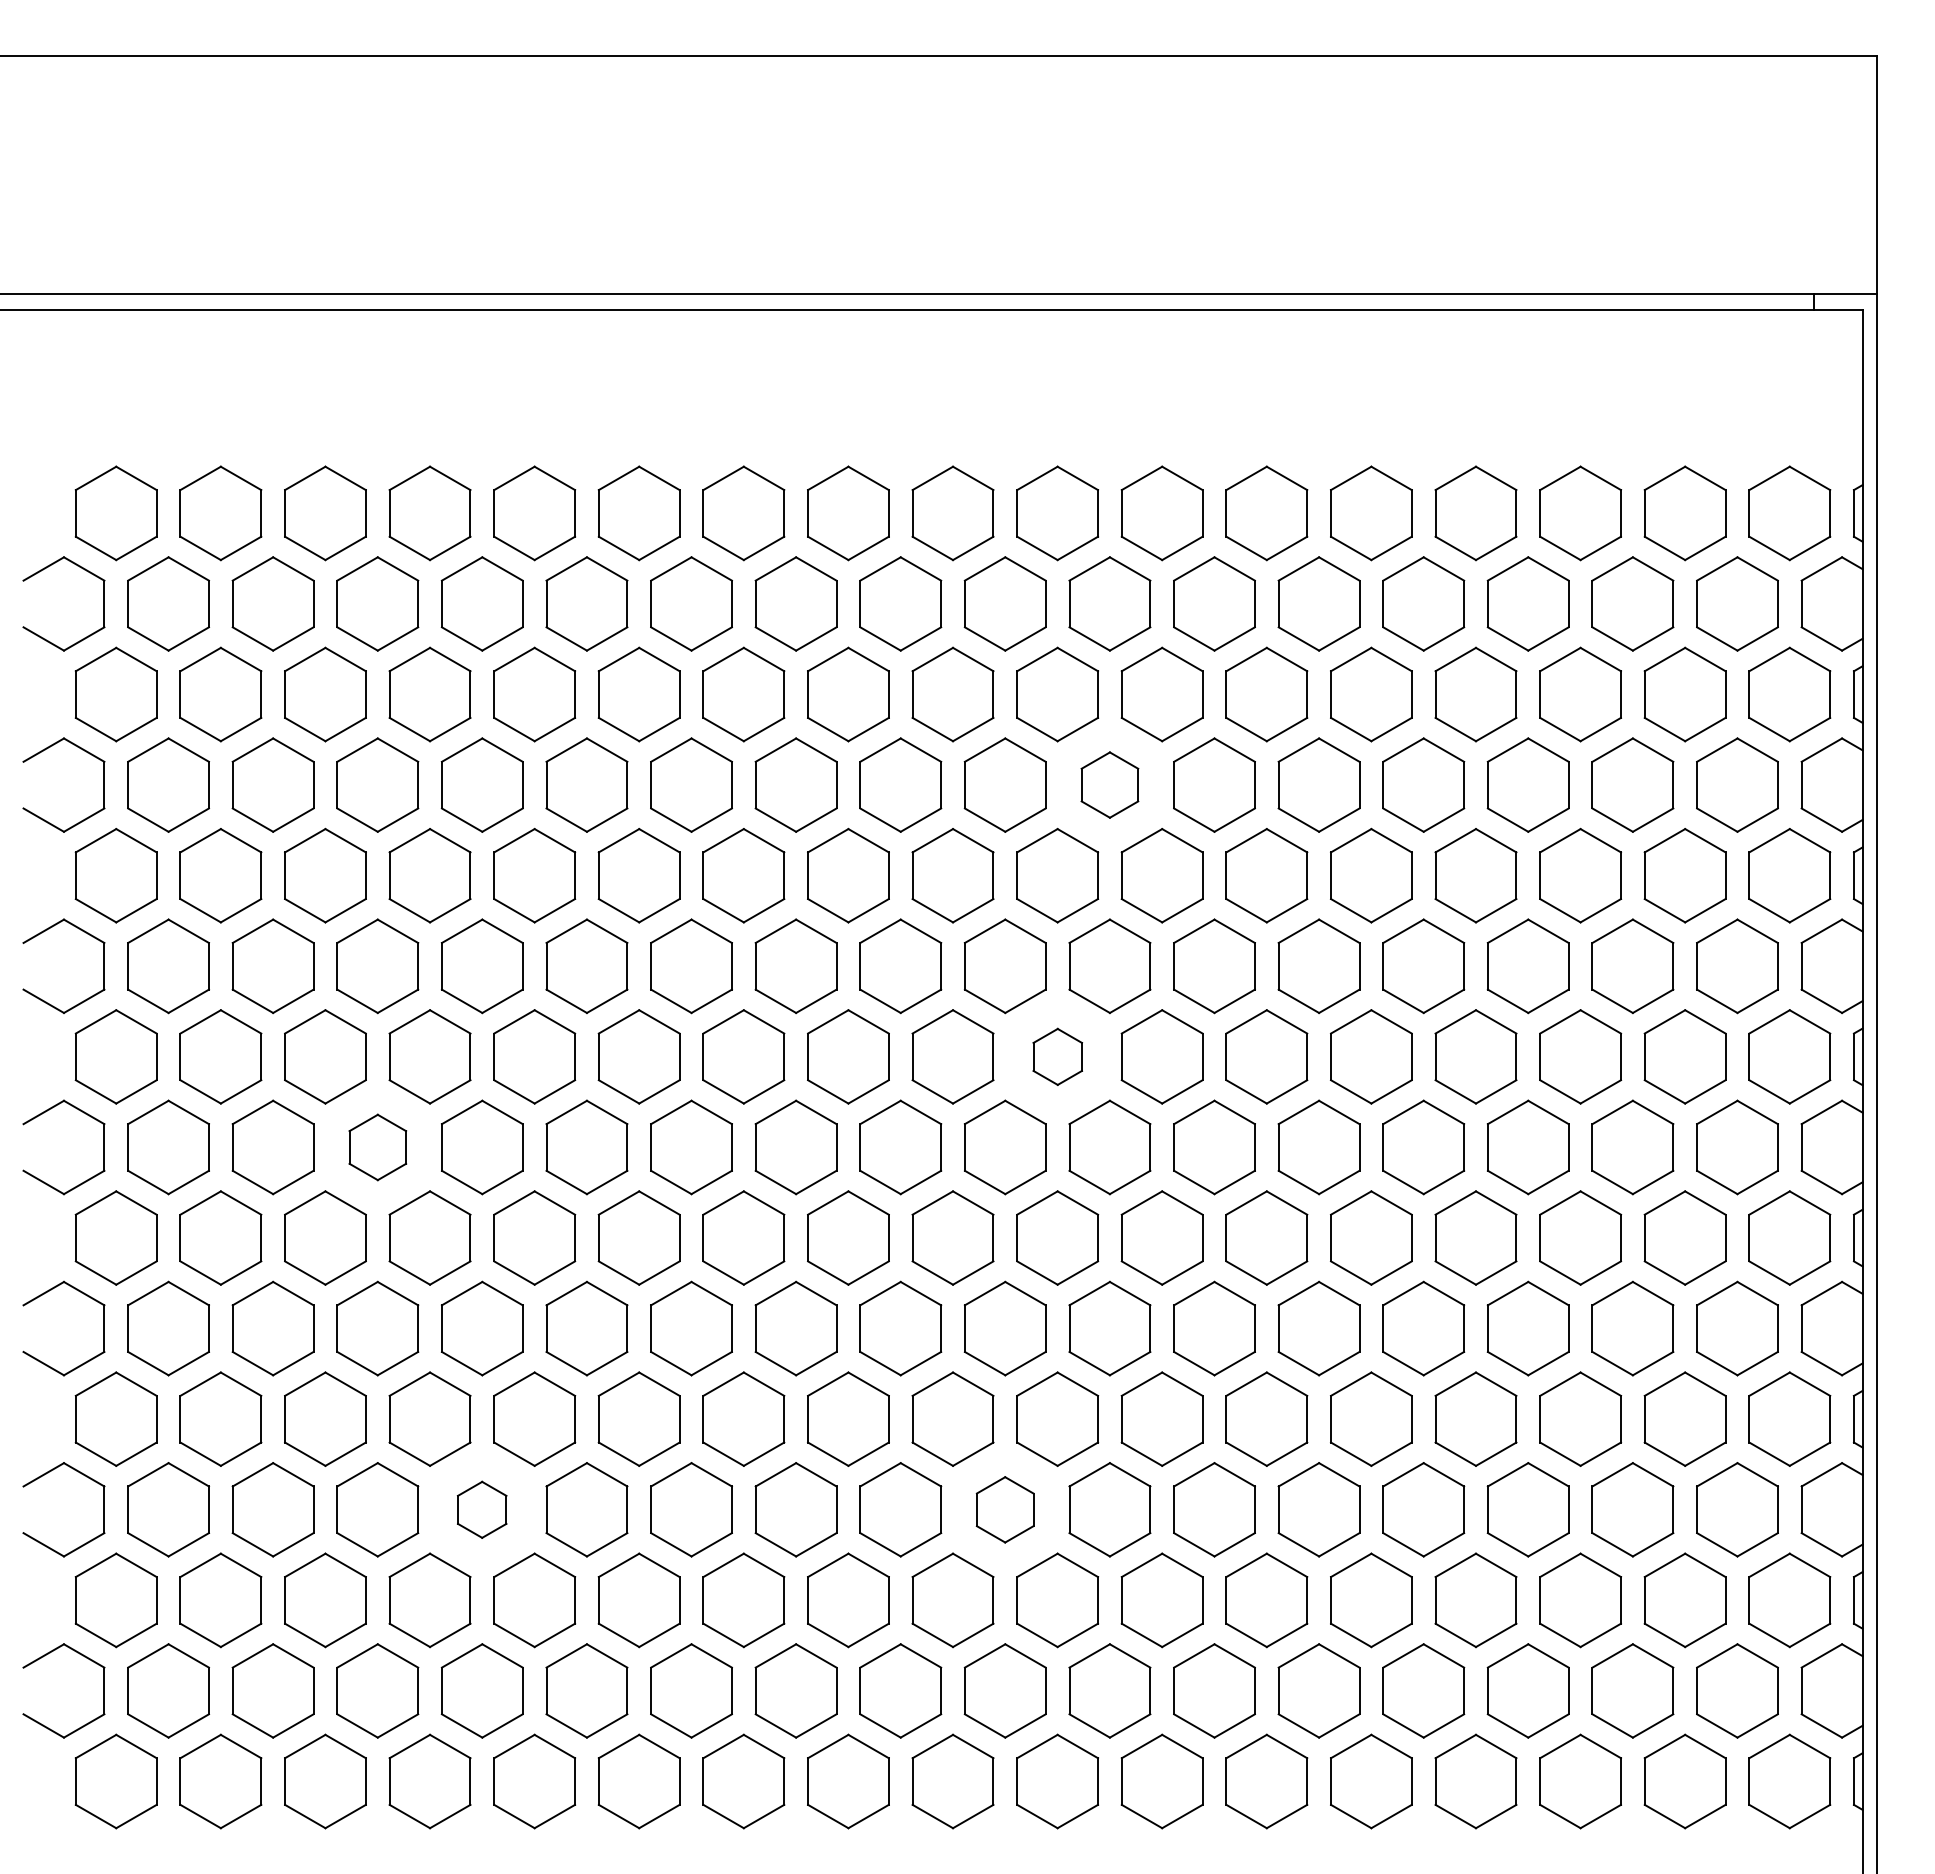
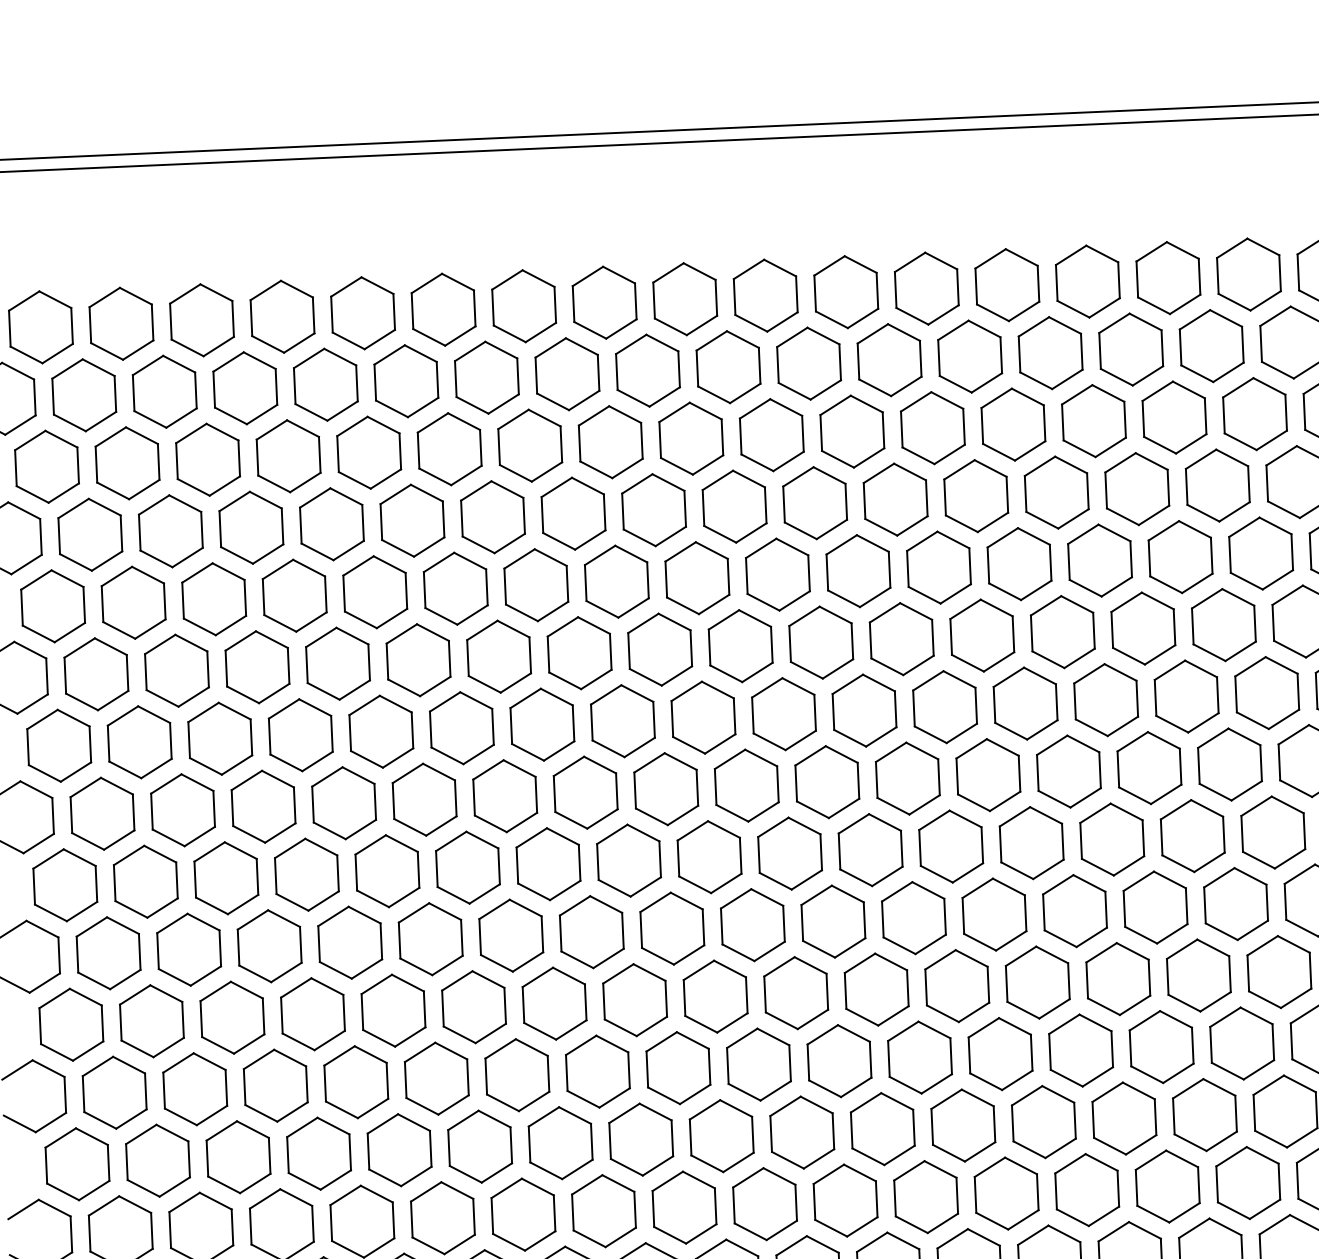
part: (1109, 784) -> (814, 502), size x1.43
part: (1057, 1056) -> (783, 713), size x1.67
part: (377, 1147) -> (263, 806), size x1.43
part: (481, 1509) -> (355, 1082), size x1.67
part: (1004, 1509) -> (758, 1064), size x1.43

